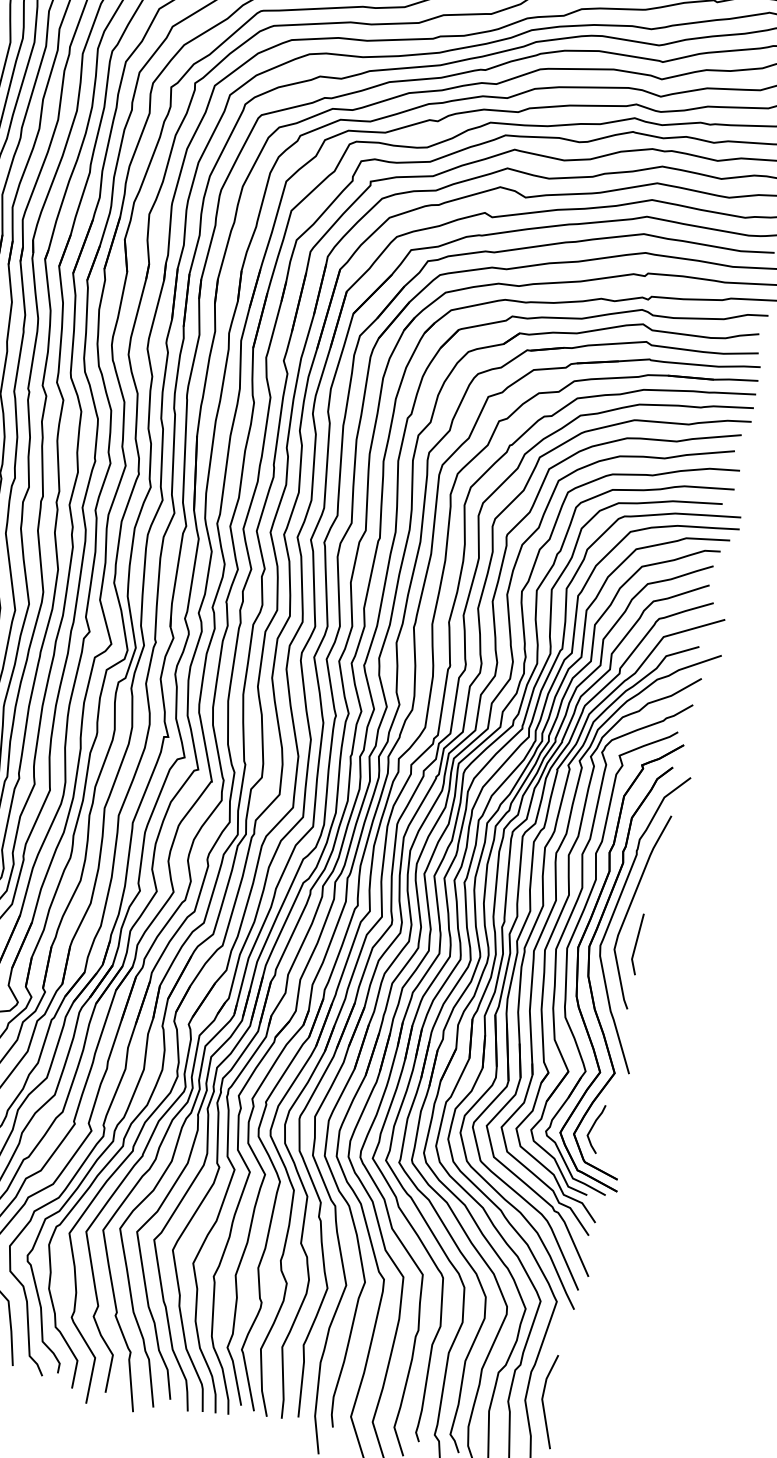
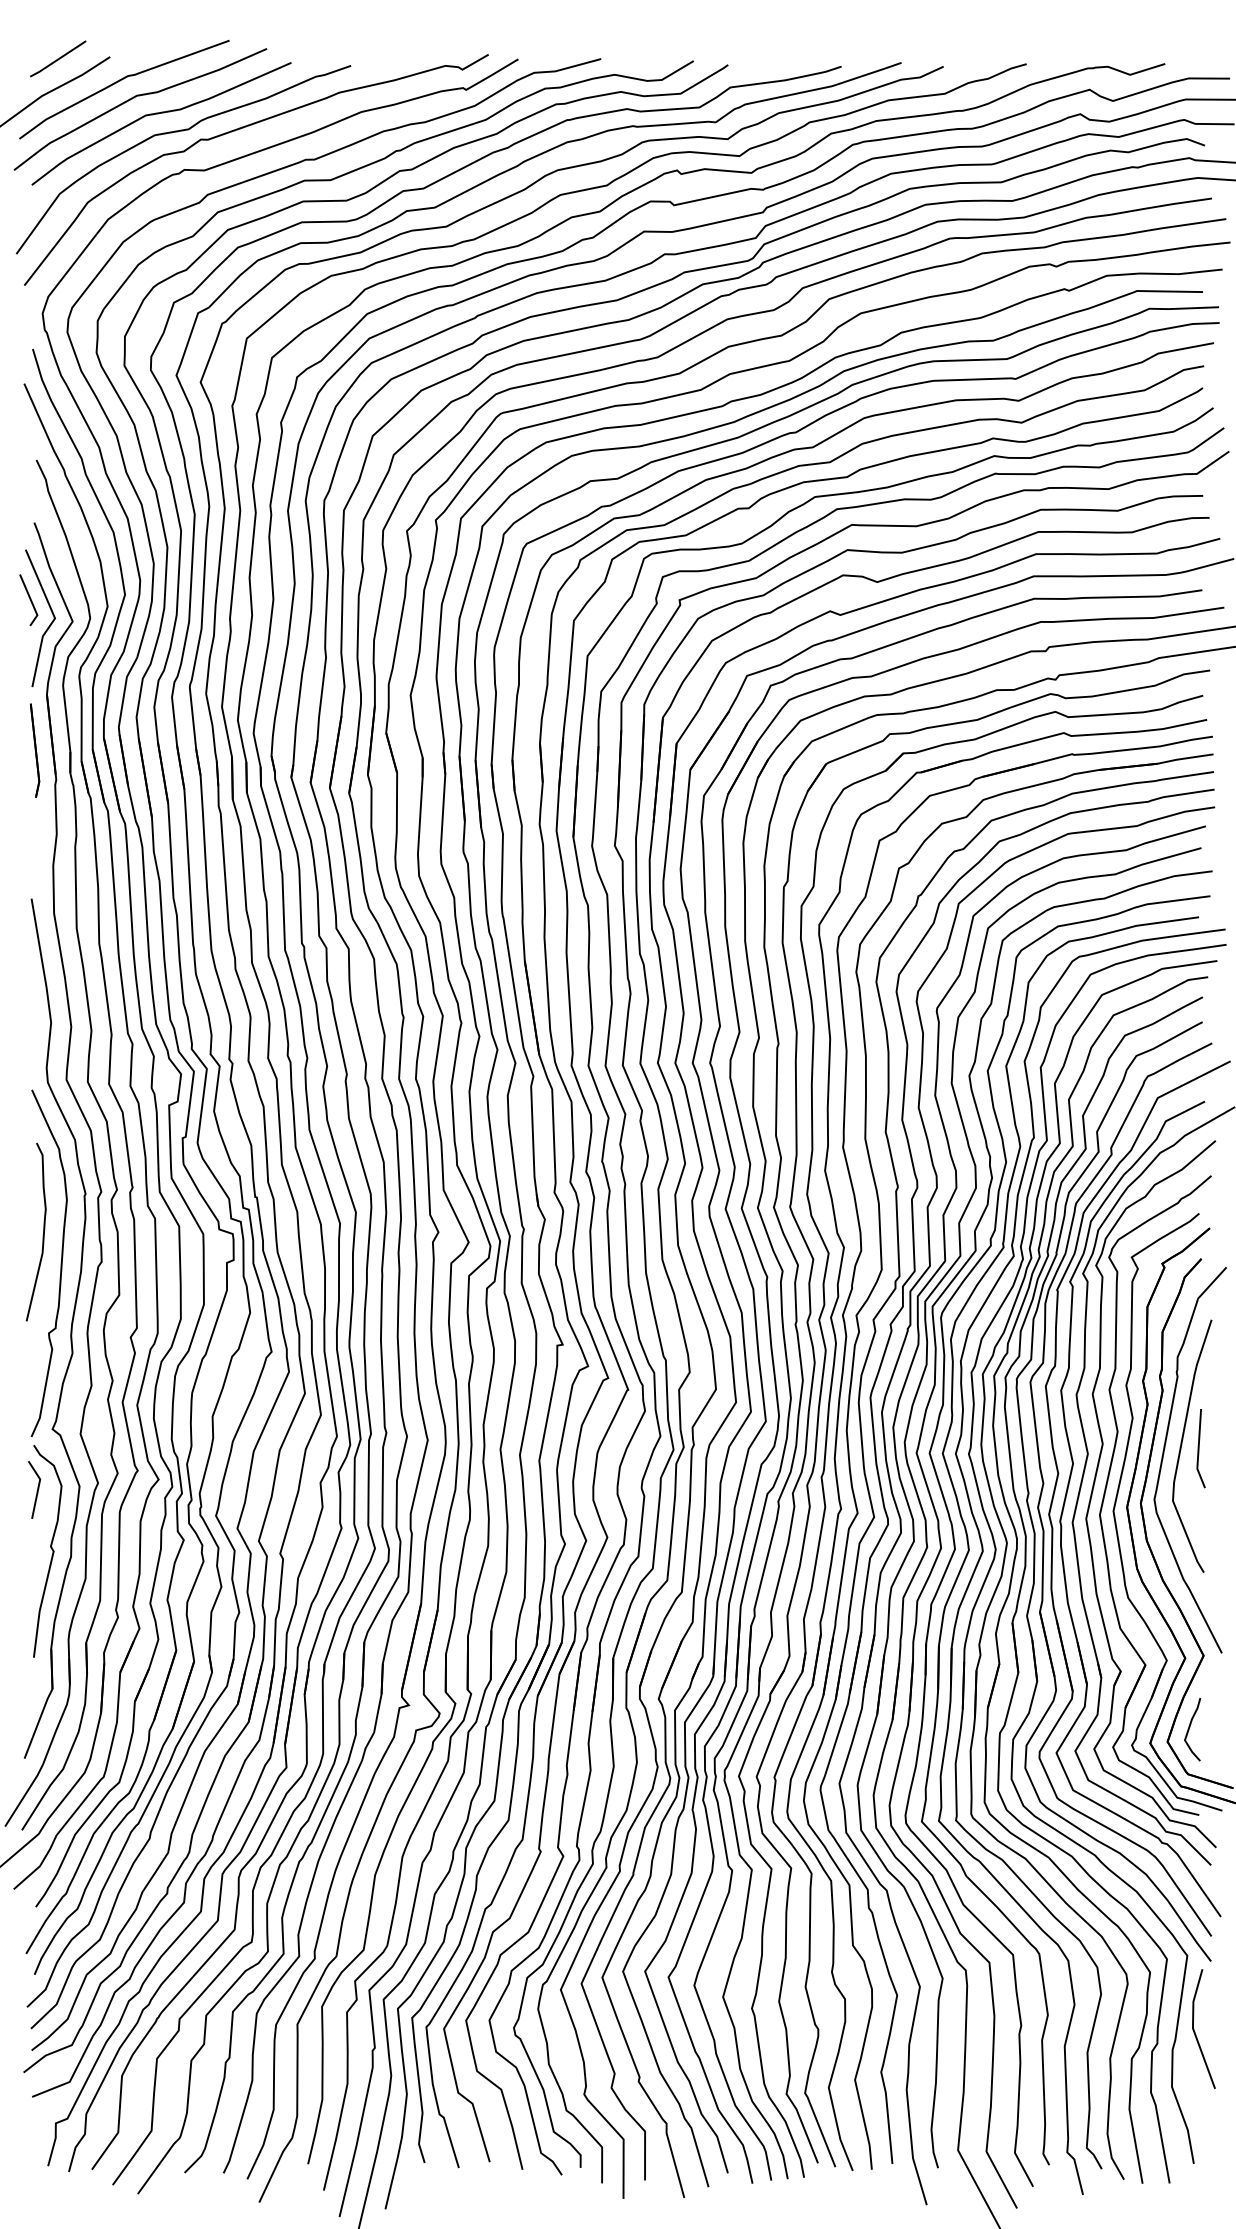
line: (636, 943) -> (1199, 1448), moved
line: (543, 1402) -> (1195, 2031), moved

